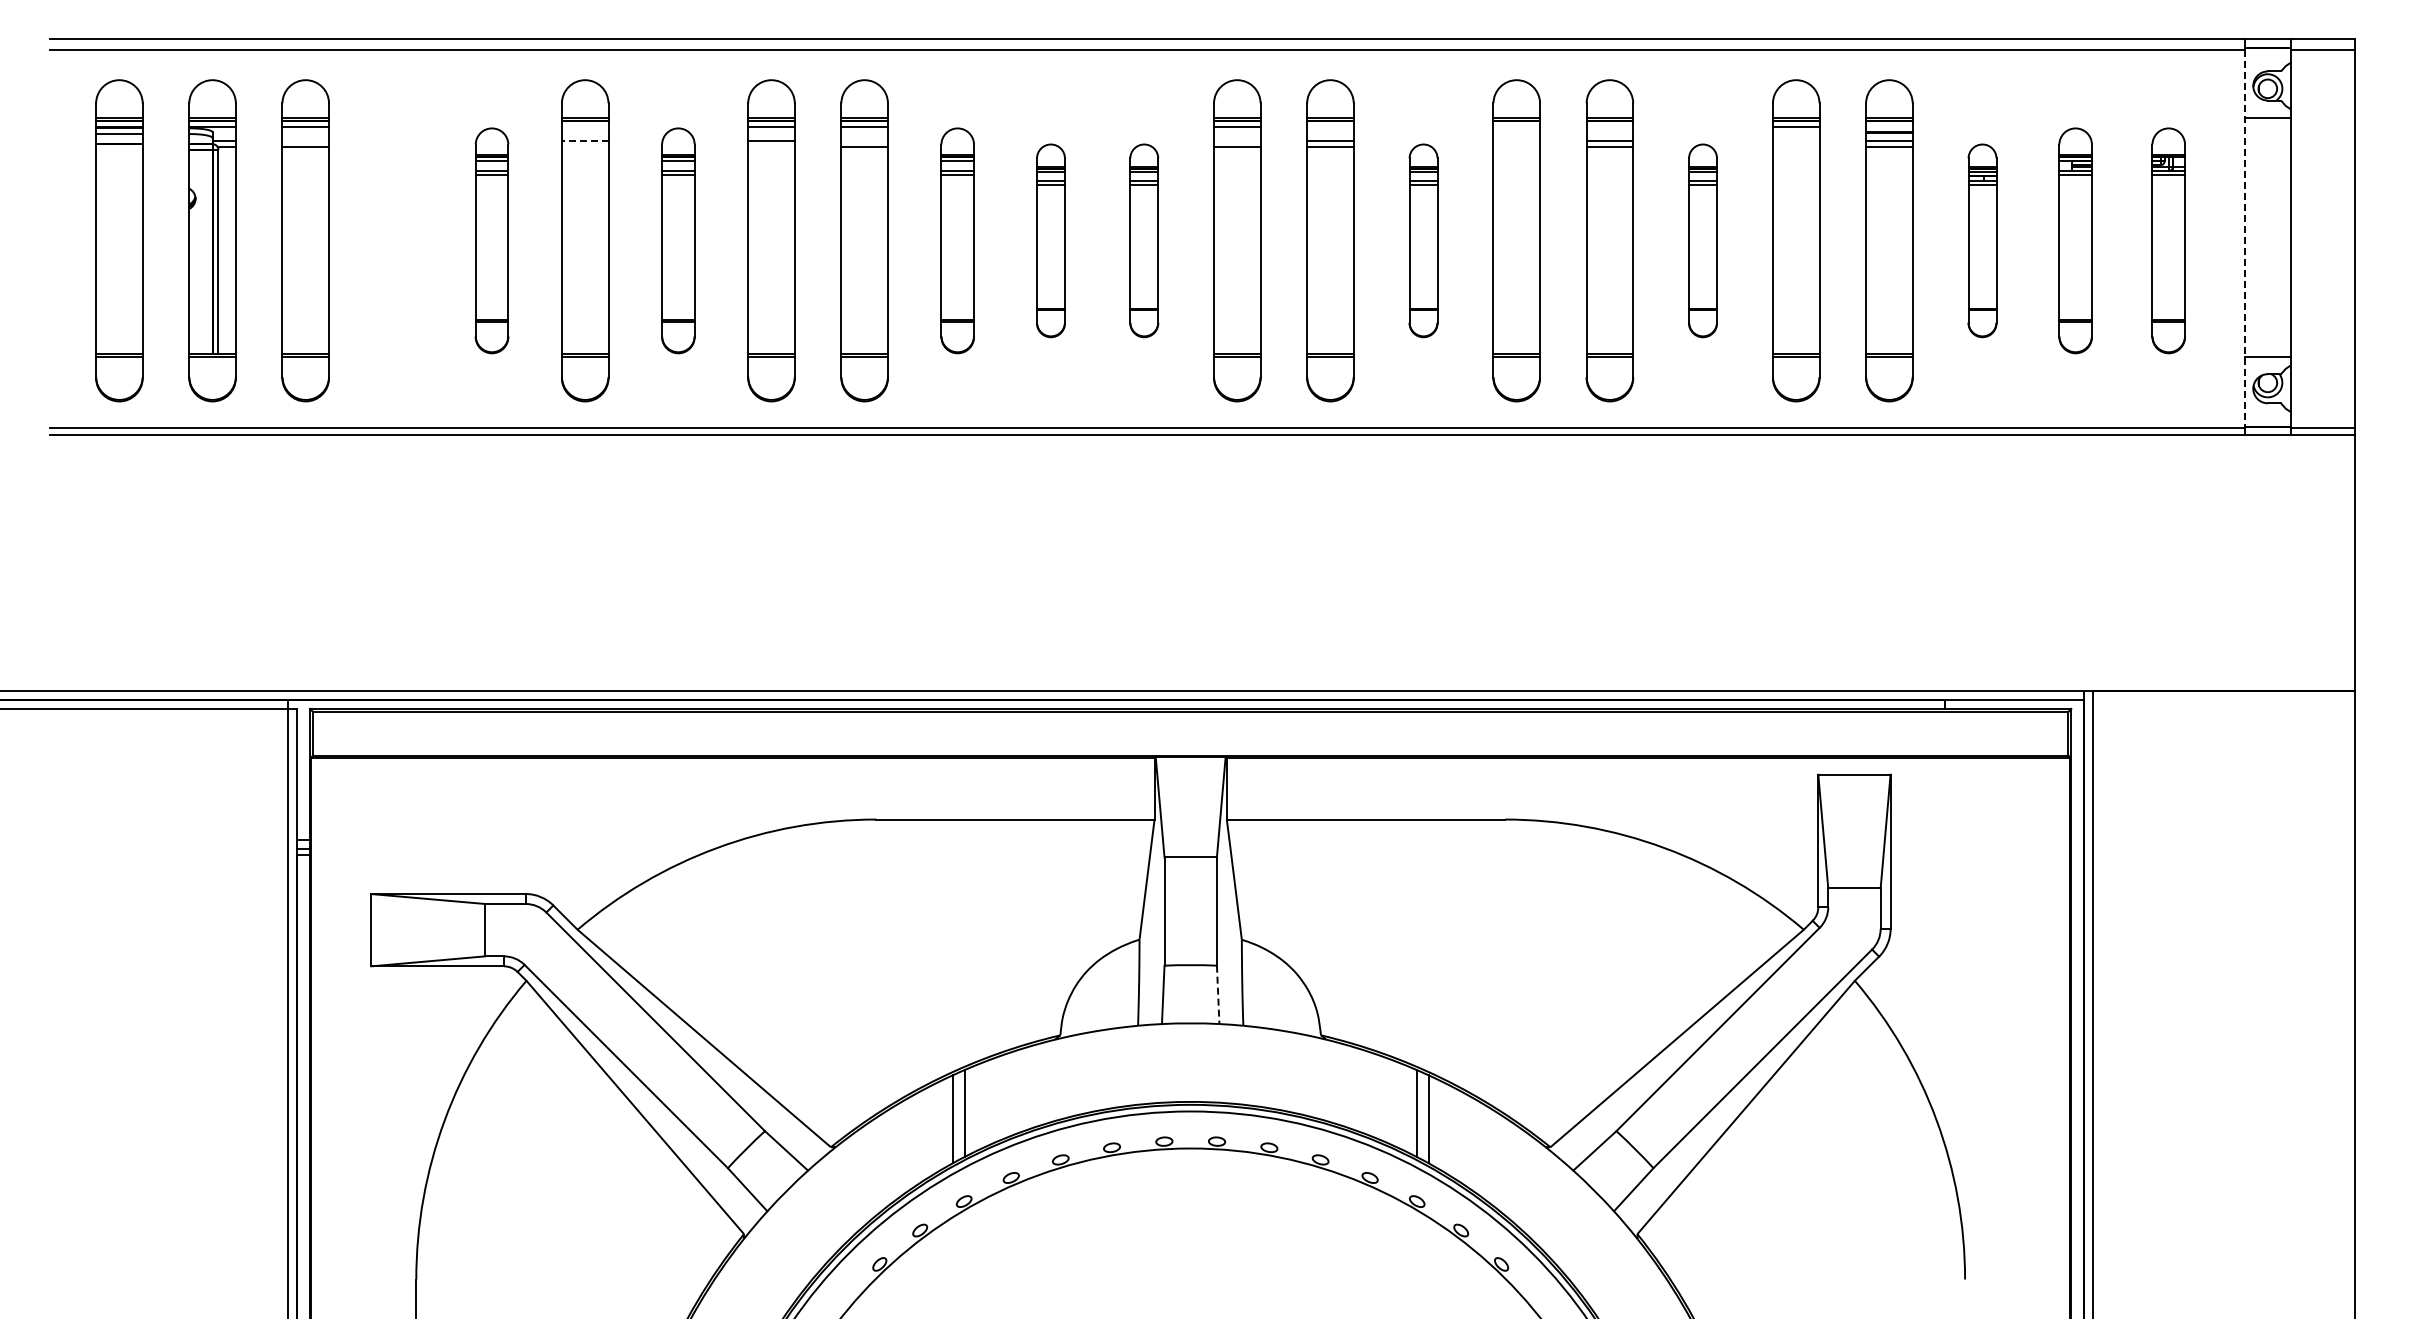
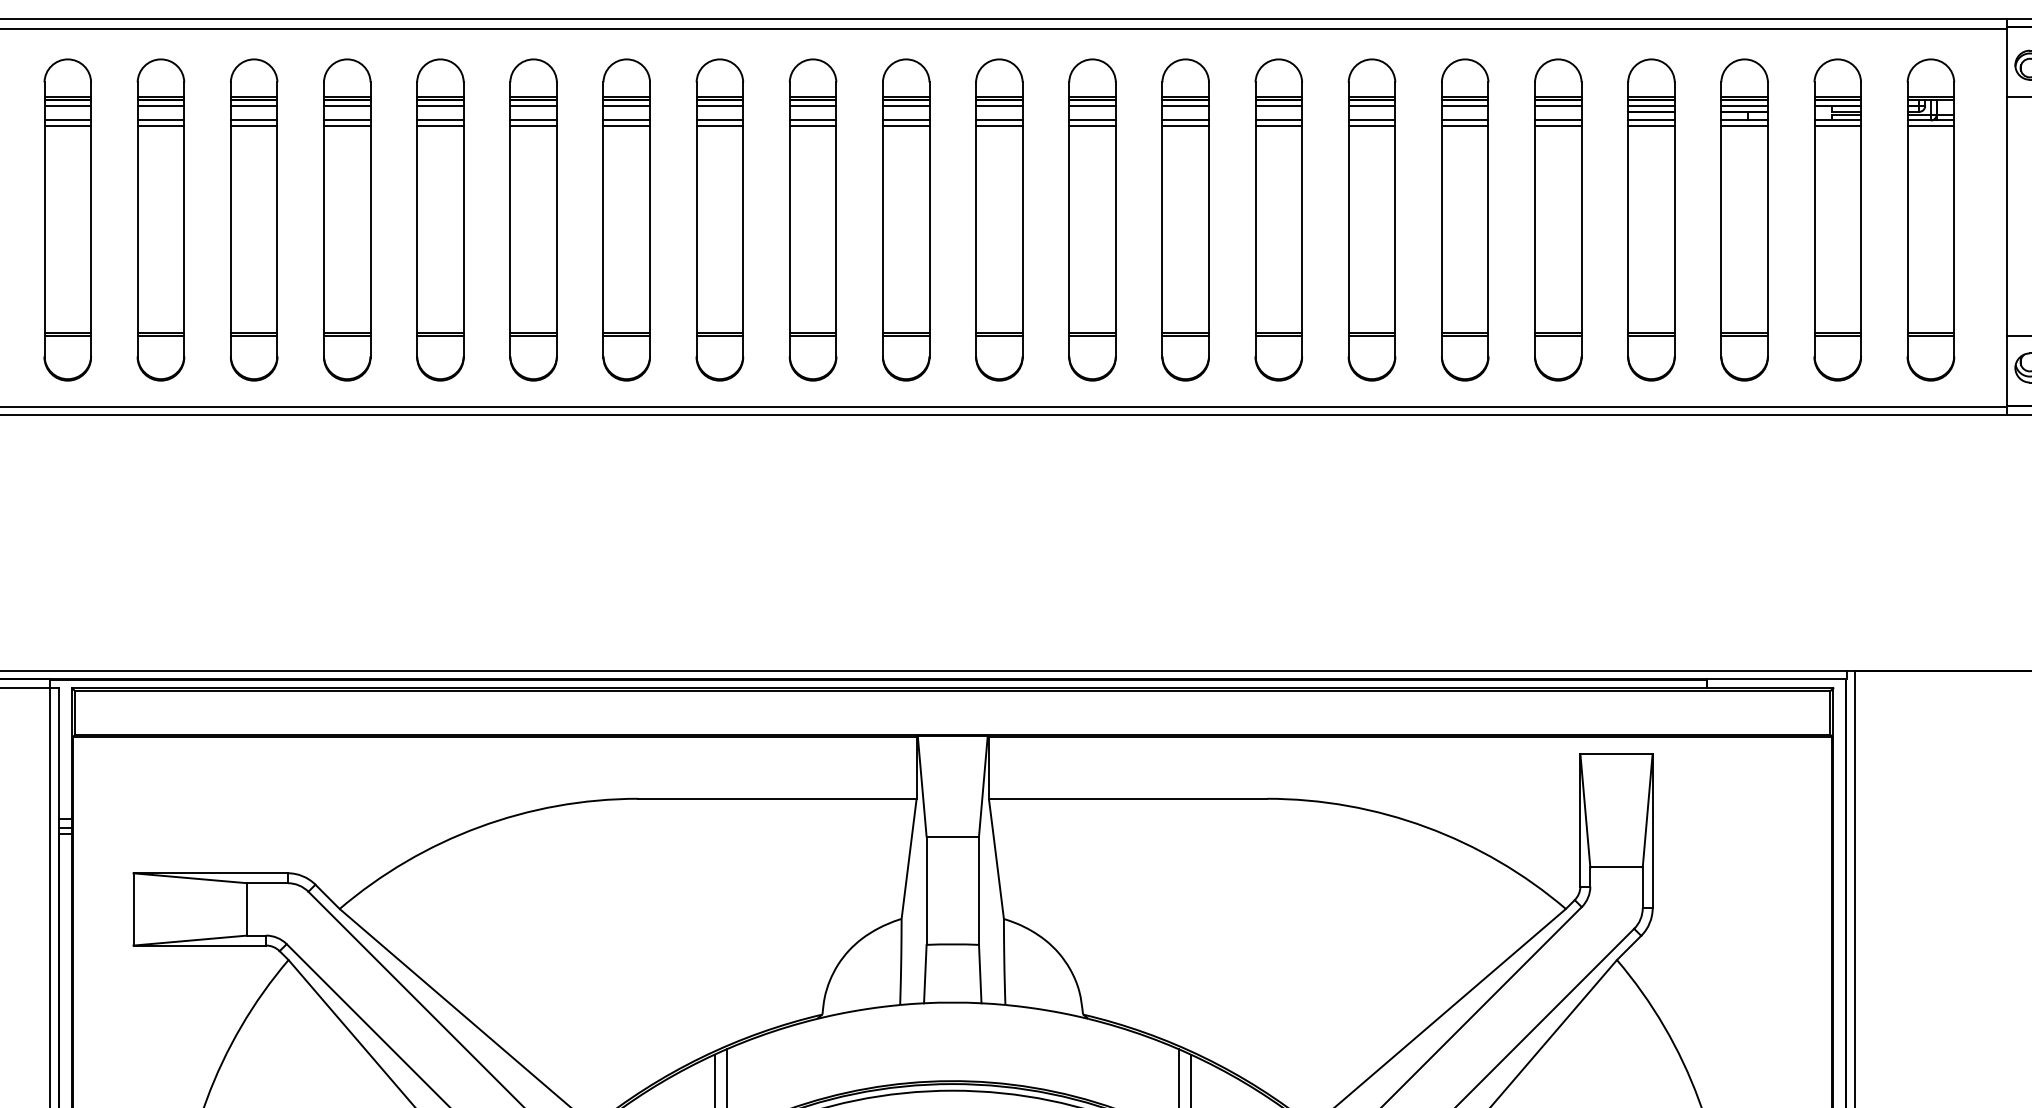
line: (584, 126) -> (346, 105), added
line: (1330, 126) -> (1092, 105), added
line: (1516, 126) -> (1278, 105), added
line: (1609, 126) -> (1371, 105), added
line: (1889, 126) -> (1651, 105), added
line: (305, 141) -> (67, 120), added
line: (584, 141) -> (346, 120), dashed -> solid
line: (864, 141) -> (626, 120), added
line: (1237, 141) -> (999, 120), added
line: (1516, 141) -> (1278, 120), added
line: (1795, 141) -> (1557, 120), added
line: (584, 147) -> (346, 126), added
line: (771, 147) -> (533, 126), added
line: (1516, 147) -> (1278, 126), added
line: (1795, 147) -> (1557, 126), added
line: (2244, 239) -> (2006, 218), dashed -> solid
part: (398, 240) -> (160, 219), added
part: (491, 240) -> (253, 219), size x1.43
part: (678, 240) -> (440, 219), size x1.43
part: (957, 240) -> (719, 219), size x1.43
part: (1050, 240) -> (812, 219), size x1.67
part: (1144, 240) -> (906, 219), size x1.67
part: (1423, 240) -> (1185, 219), size x1.67
part: (1702, 240) -> (1464, 219), size x1.67
part: (1982, 240) -> (1744, 219), size x1.67
part: (2075, 240) -> (1837, 219), size x1.43
part: (2168, 240) -> (1930, 219), size x1.43
line: (1218, 995) -> (980, 974), dashed -> solid

